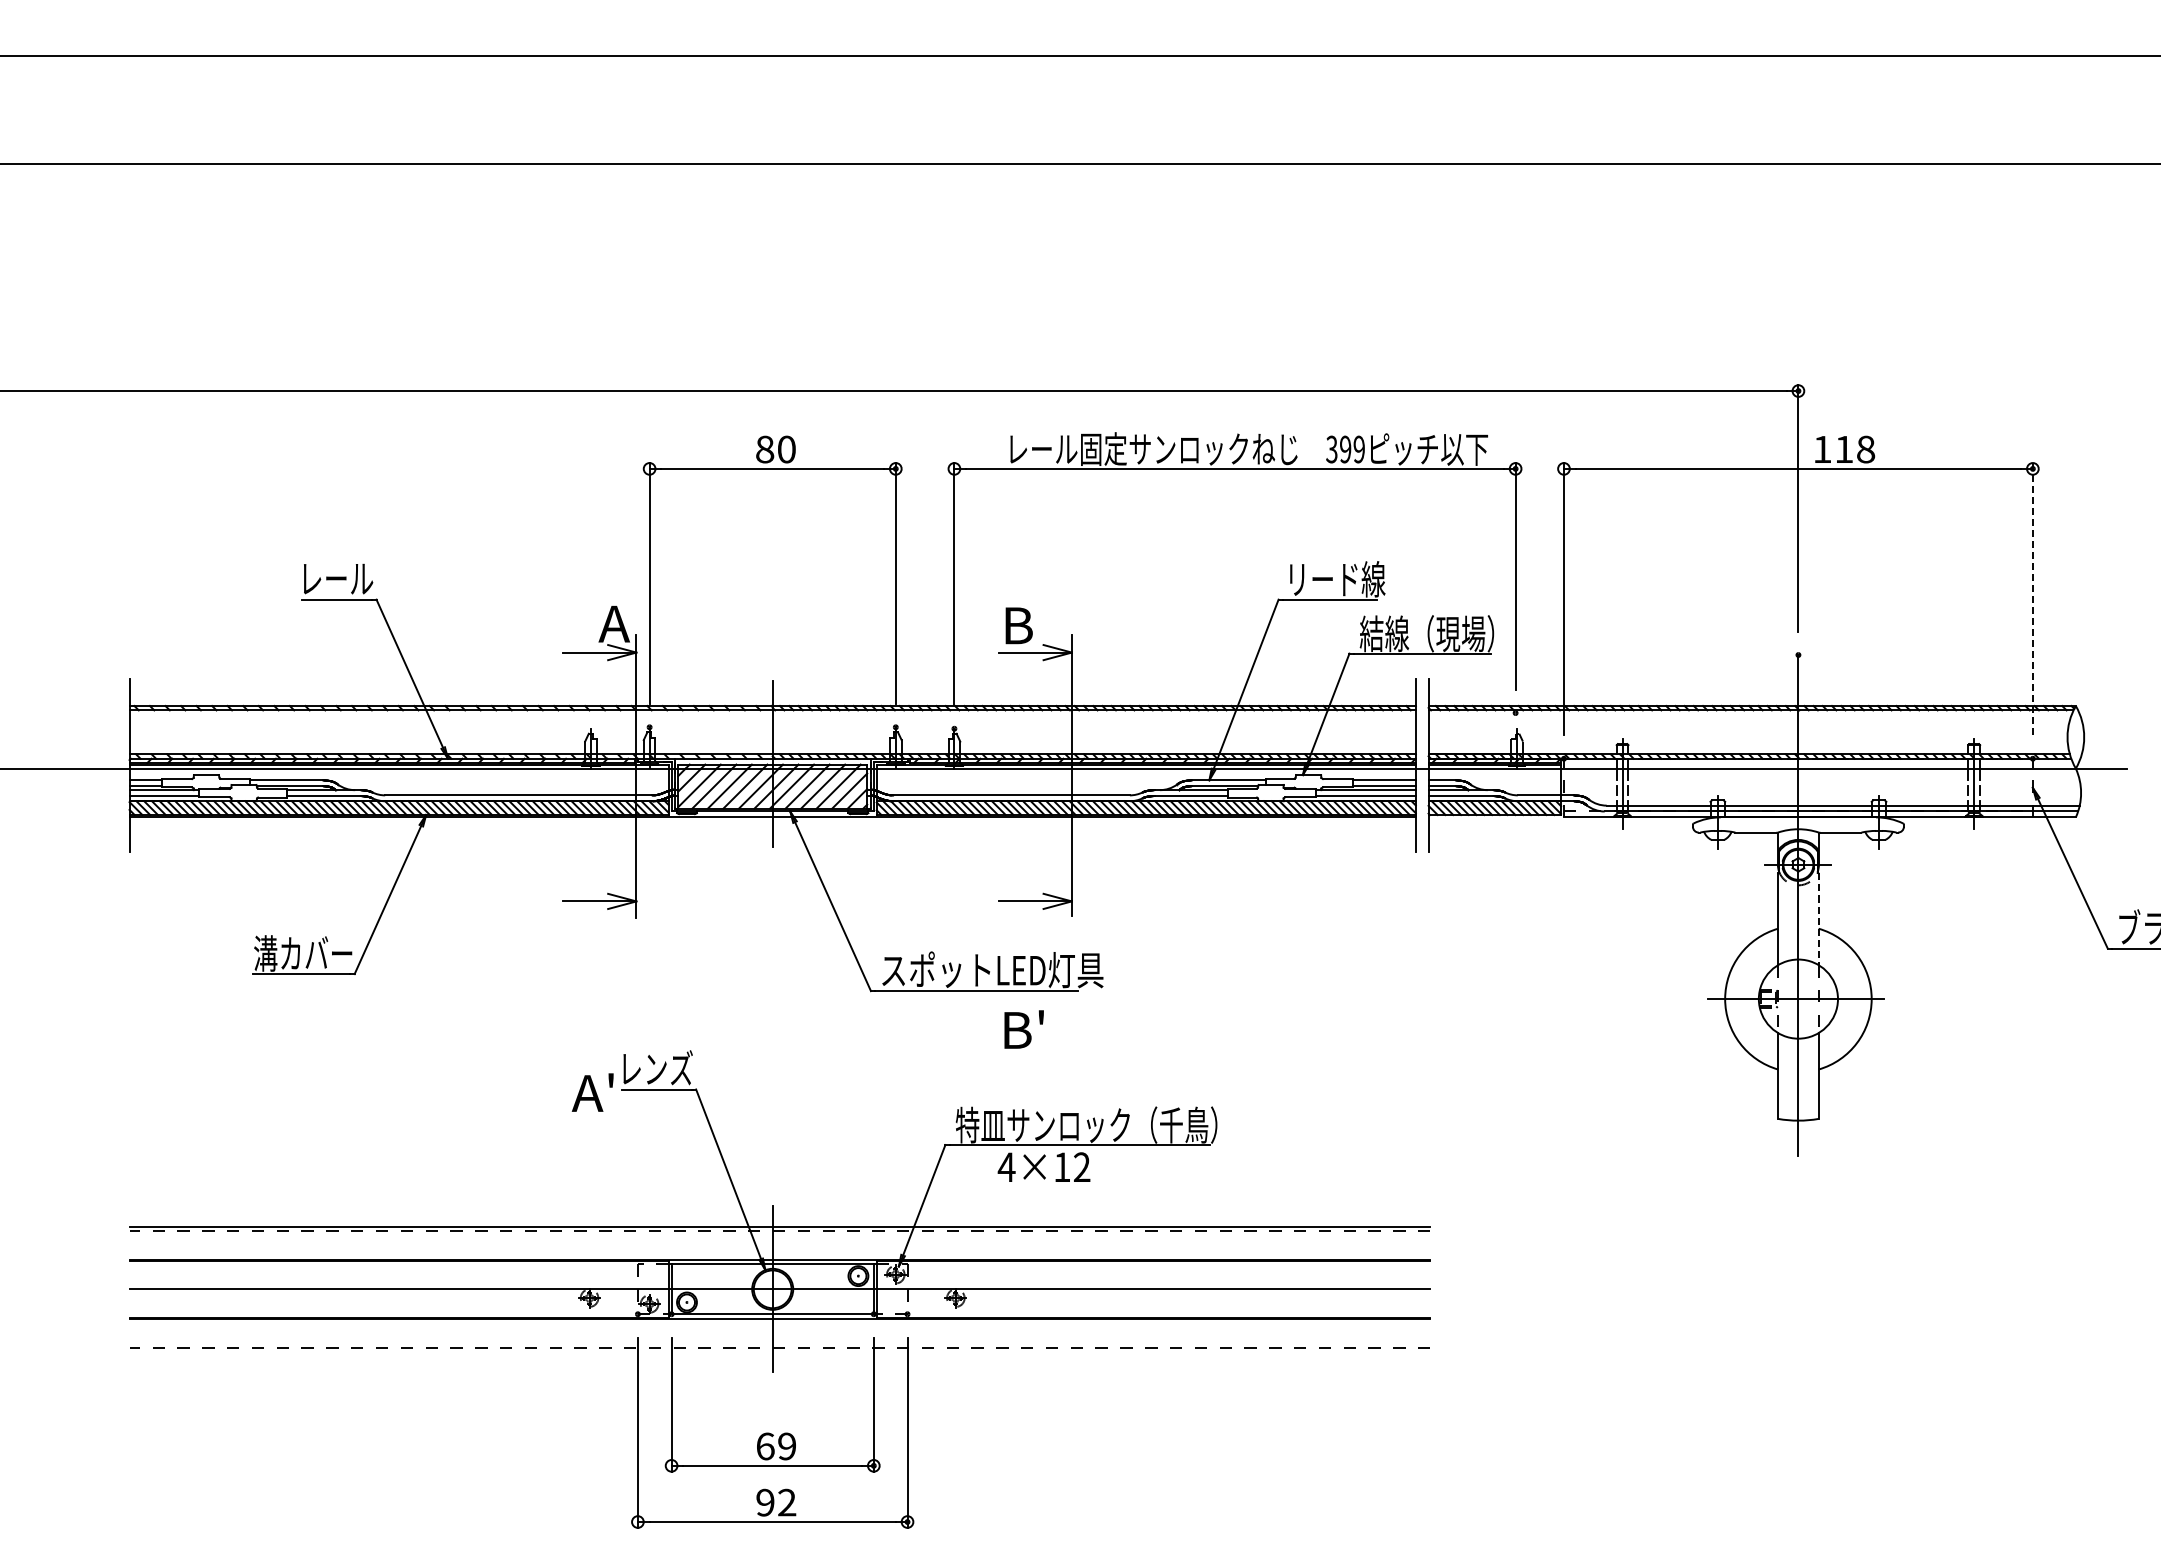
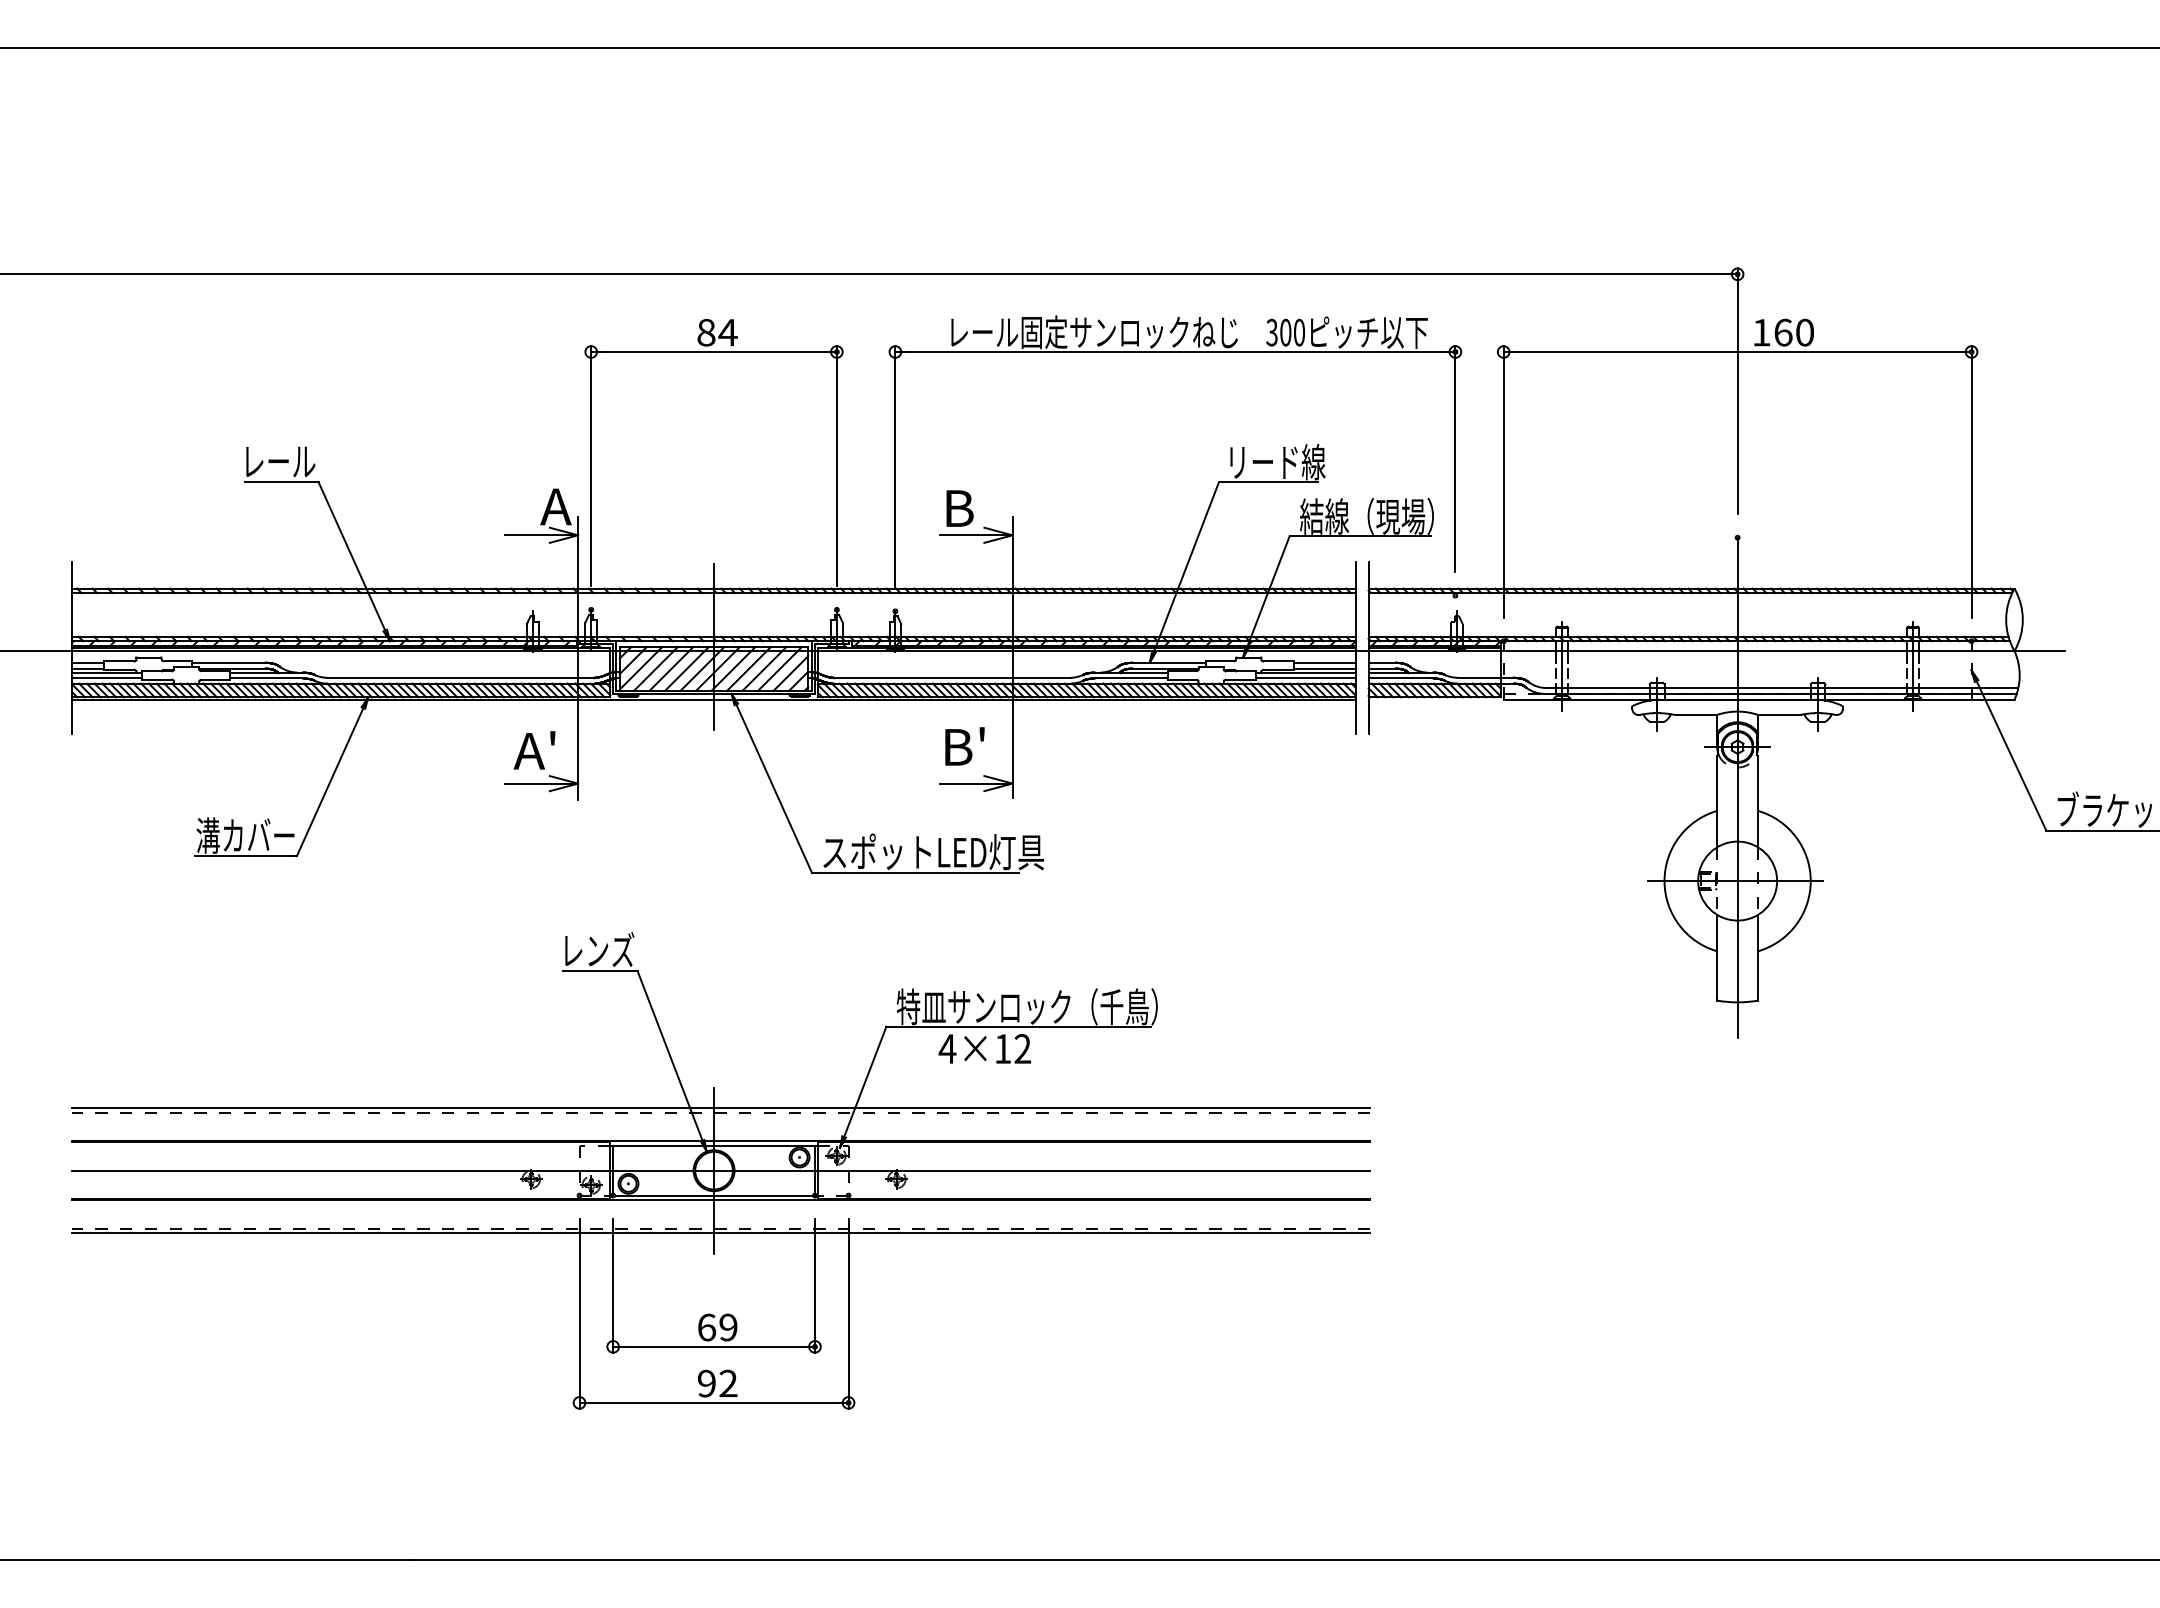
text: (786, 449) -> (727, 332), 80 -> 84
text: (1352, 449) -> (1292, 332), 399 -> 300
text: (1855, 449) -> (1794, 332), 118 -> 160
line: (2032, 599) -> (1971, 482), dashed -> solid
line: (1818, 919) -> (1757, 801), dashed -> solid
text: (1023, 1029) -> (964, 746), moved
text: (592, 1092) -> (534, 750), moved
line: (780, 1352) -> (721, 1233), added

